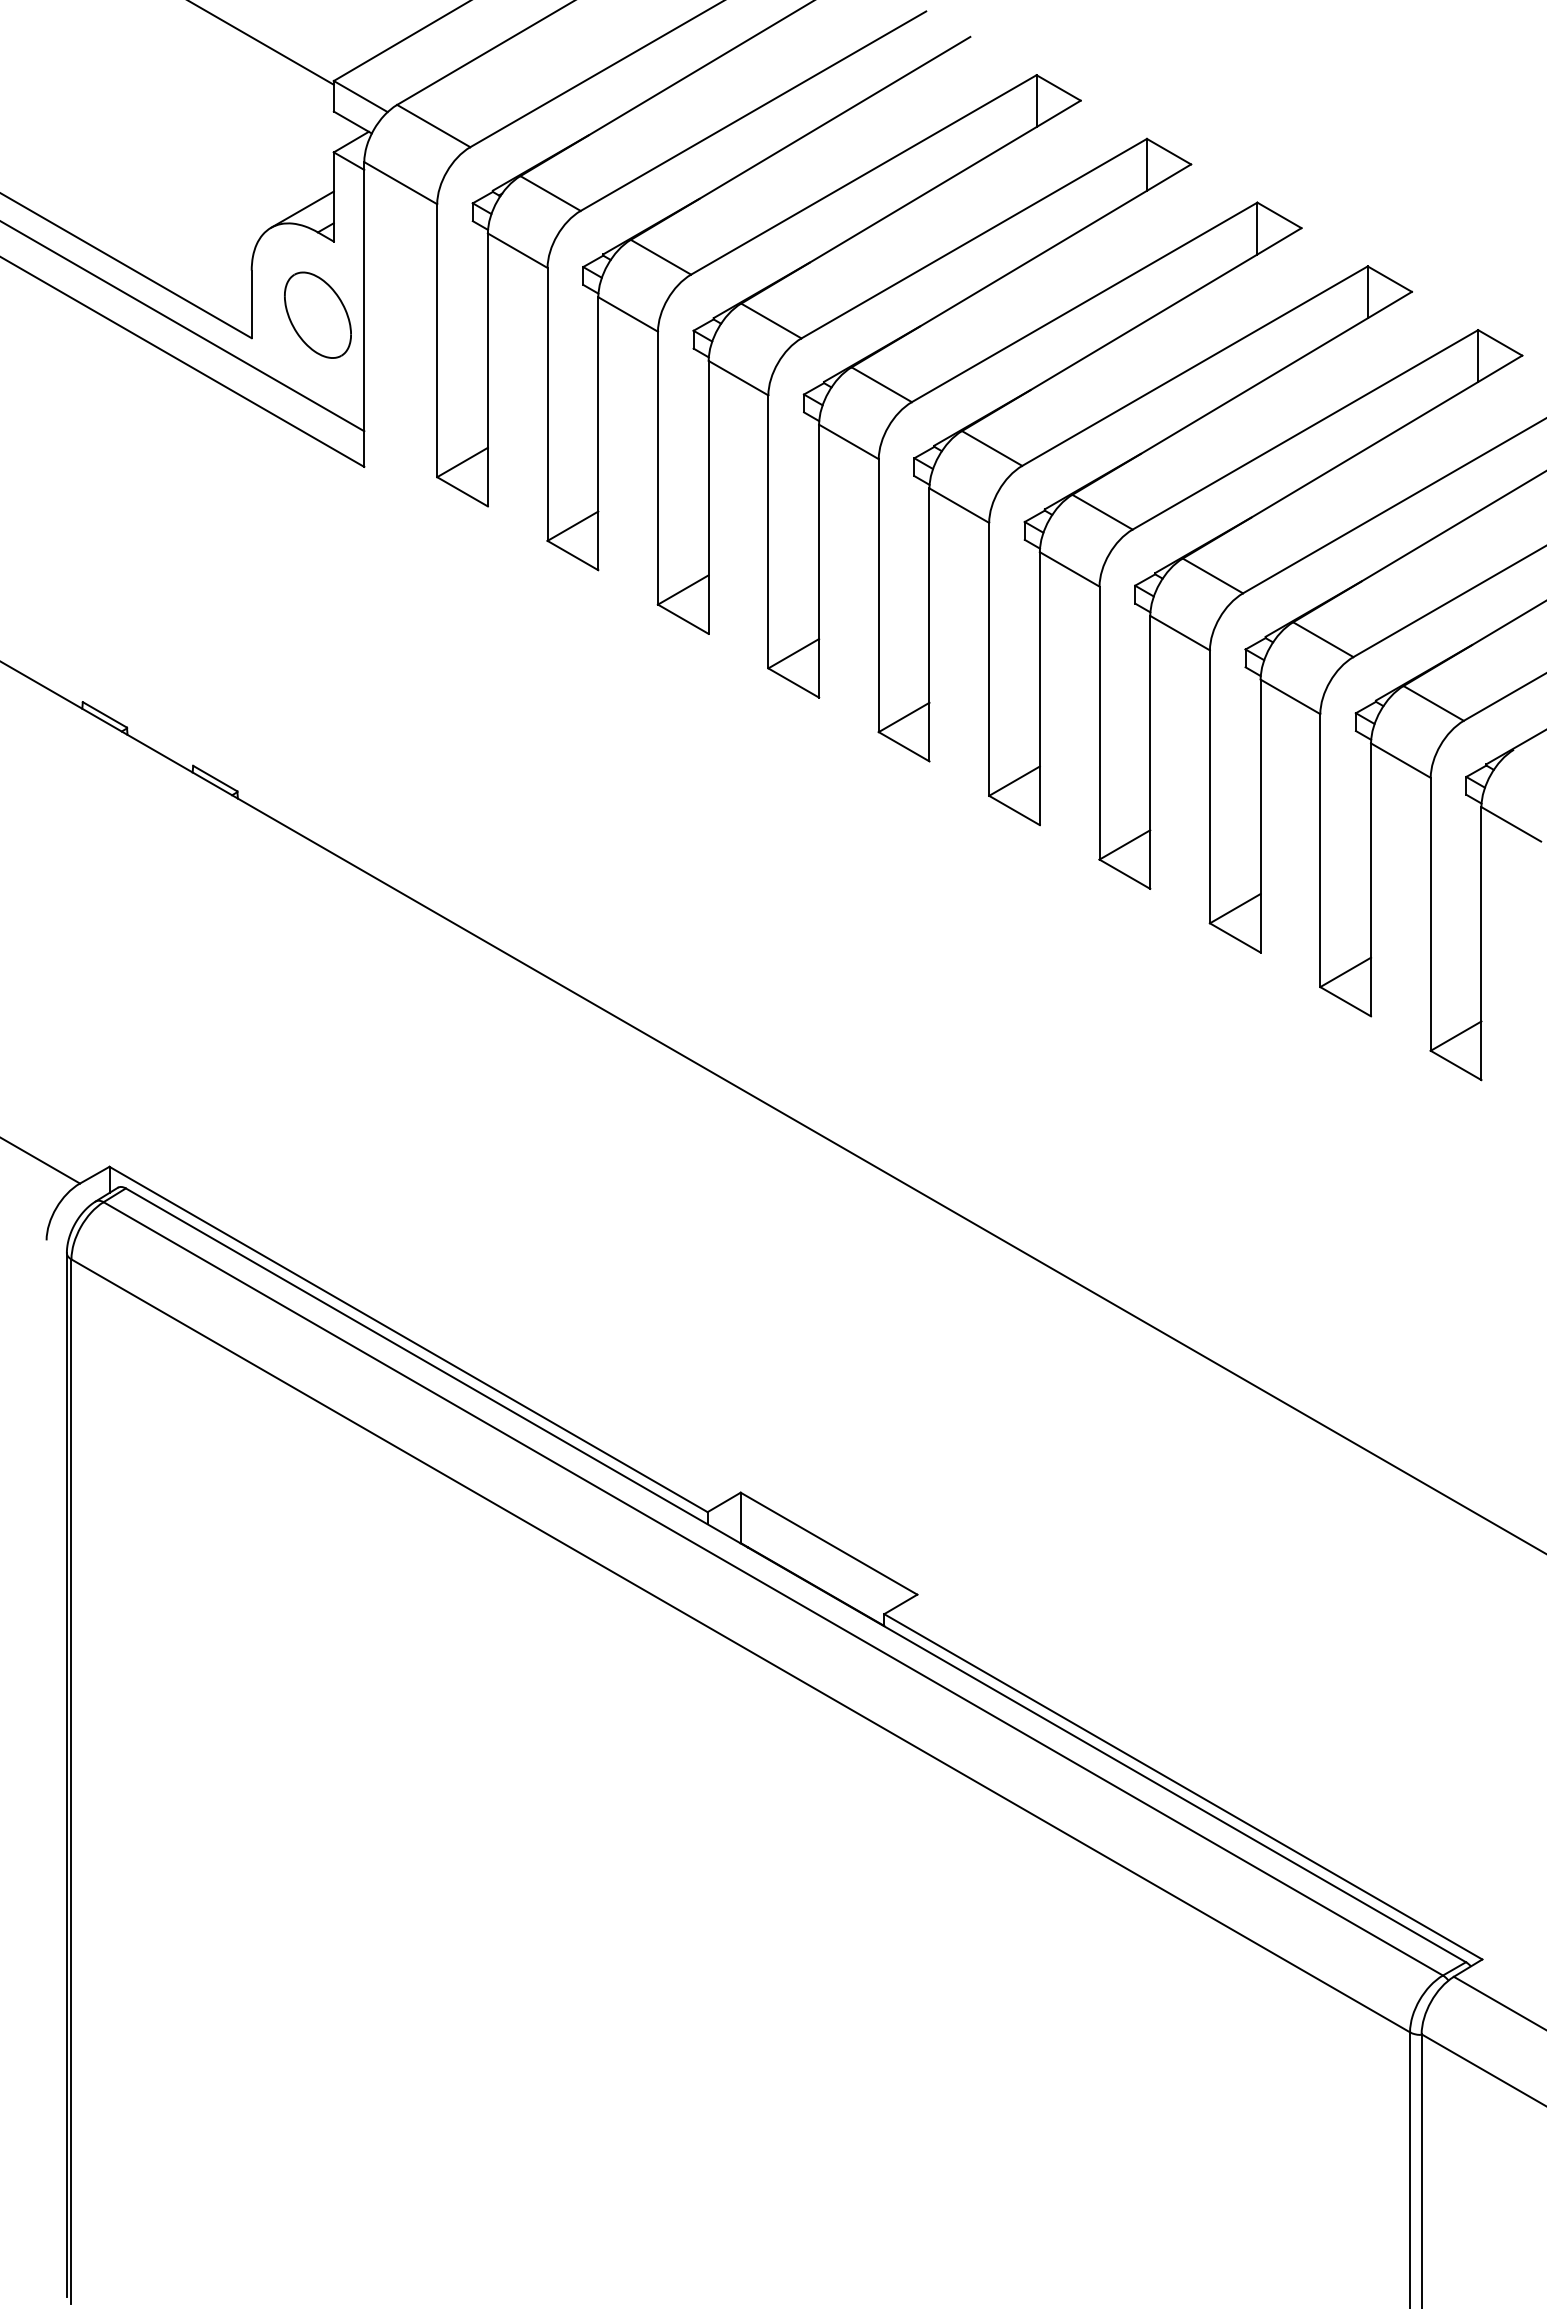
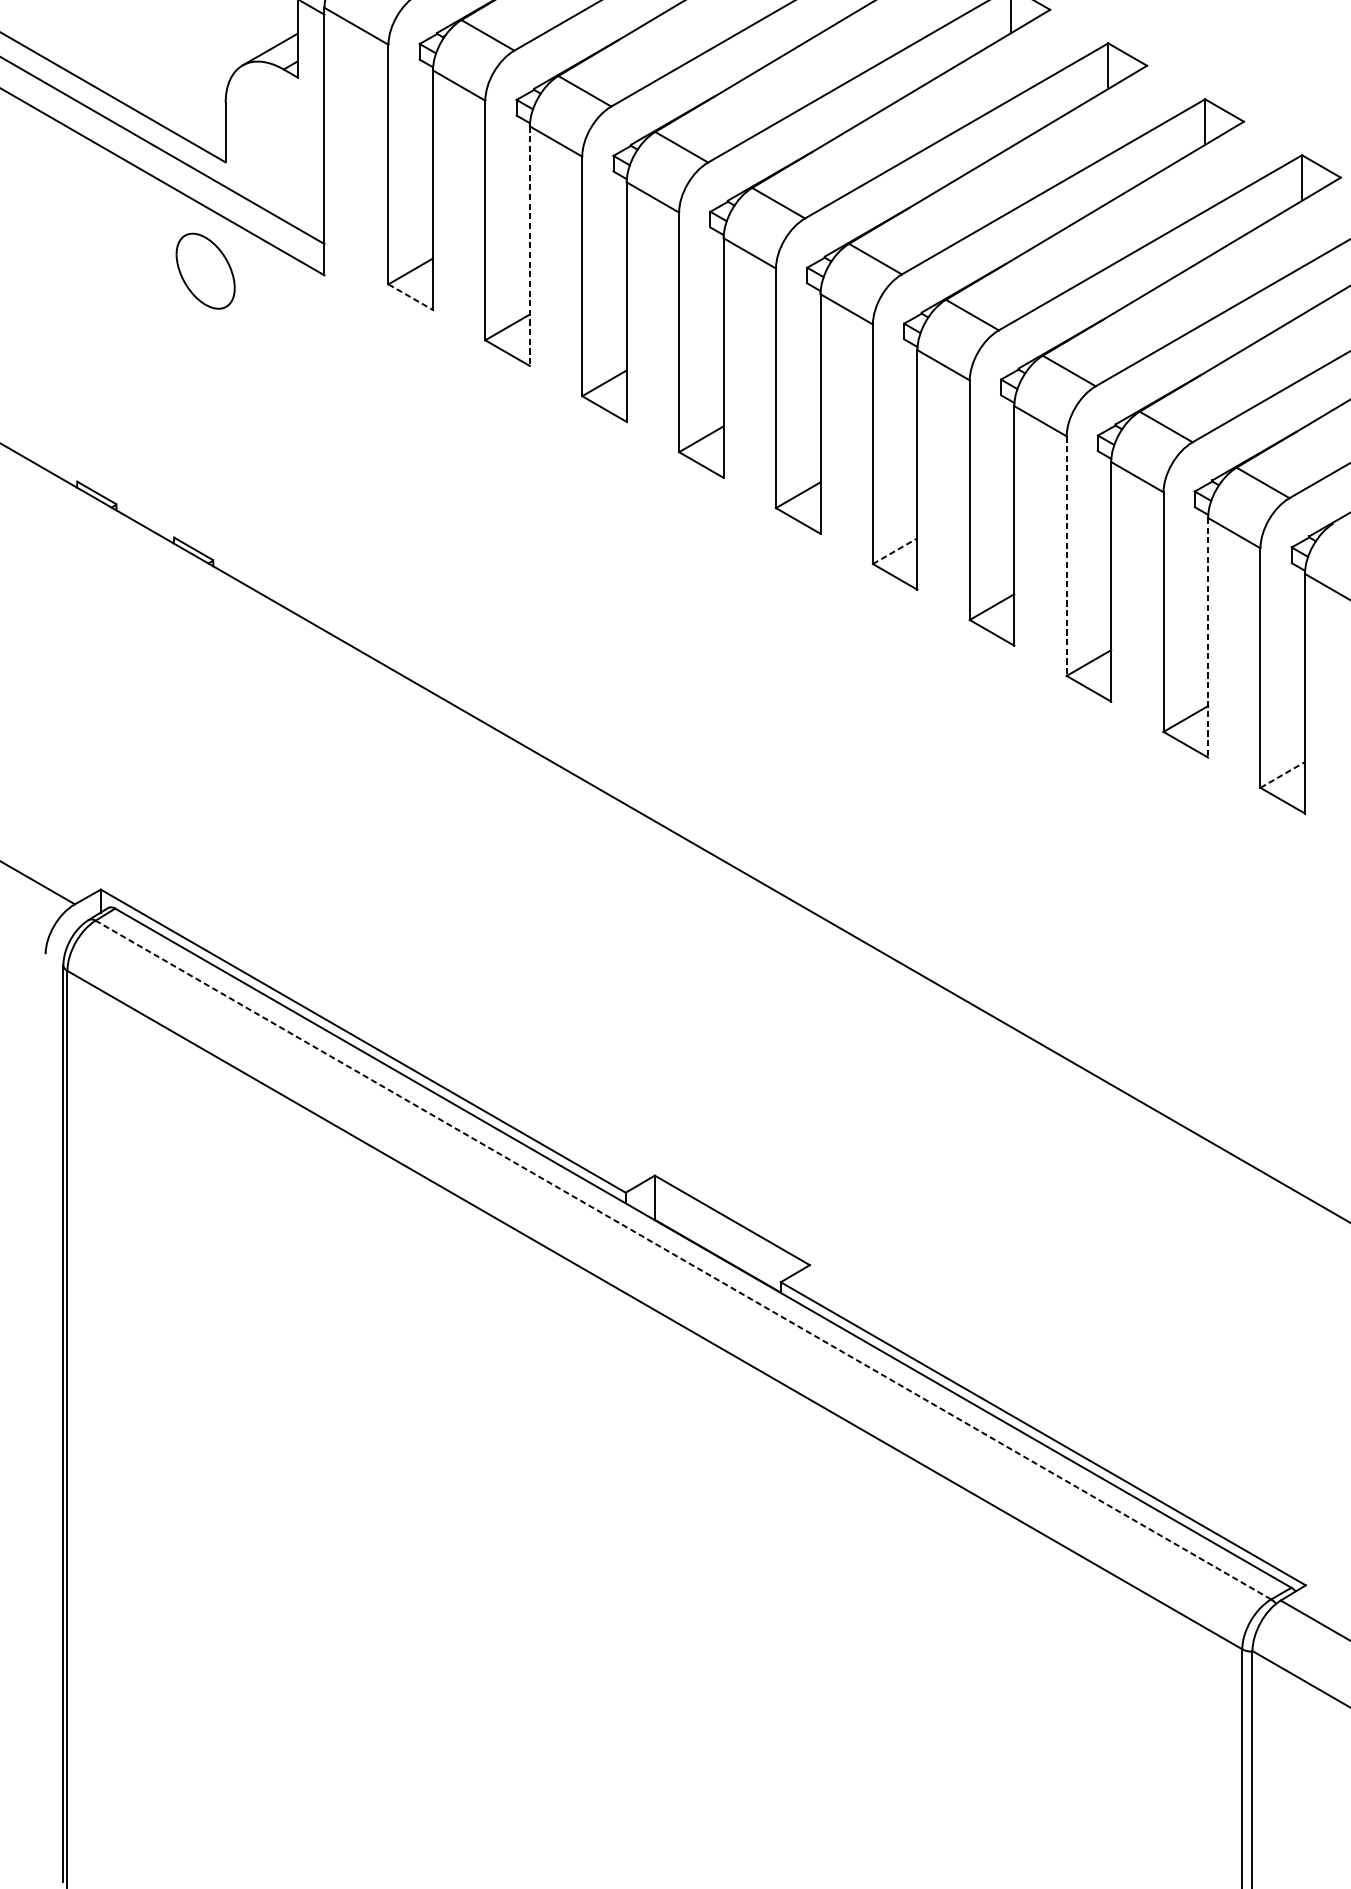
part: (317, 314) -> (205, 270), moved
line: (598, 434) -> (530, 246), solid -> dashed
line: (463, 492) -> (411, 297), solid -> dashed
line: (1014, 780) -> (895, 550), solid -> dashed
line: (1209, 787) -> (1066, 556), solid -> dashed
line: (1371, 880) -> (1208, 638), solid -> dashed
line: (1456, 1035) -> (1283, 774), solid -> dashed
line: (772, 1588) -> (682, 1259), solid -> dashed

